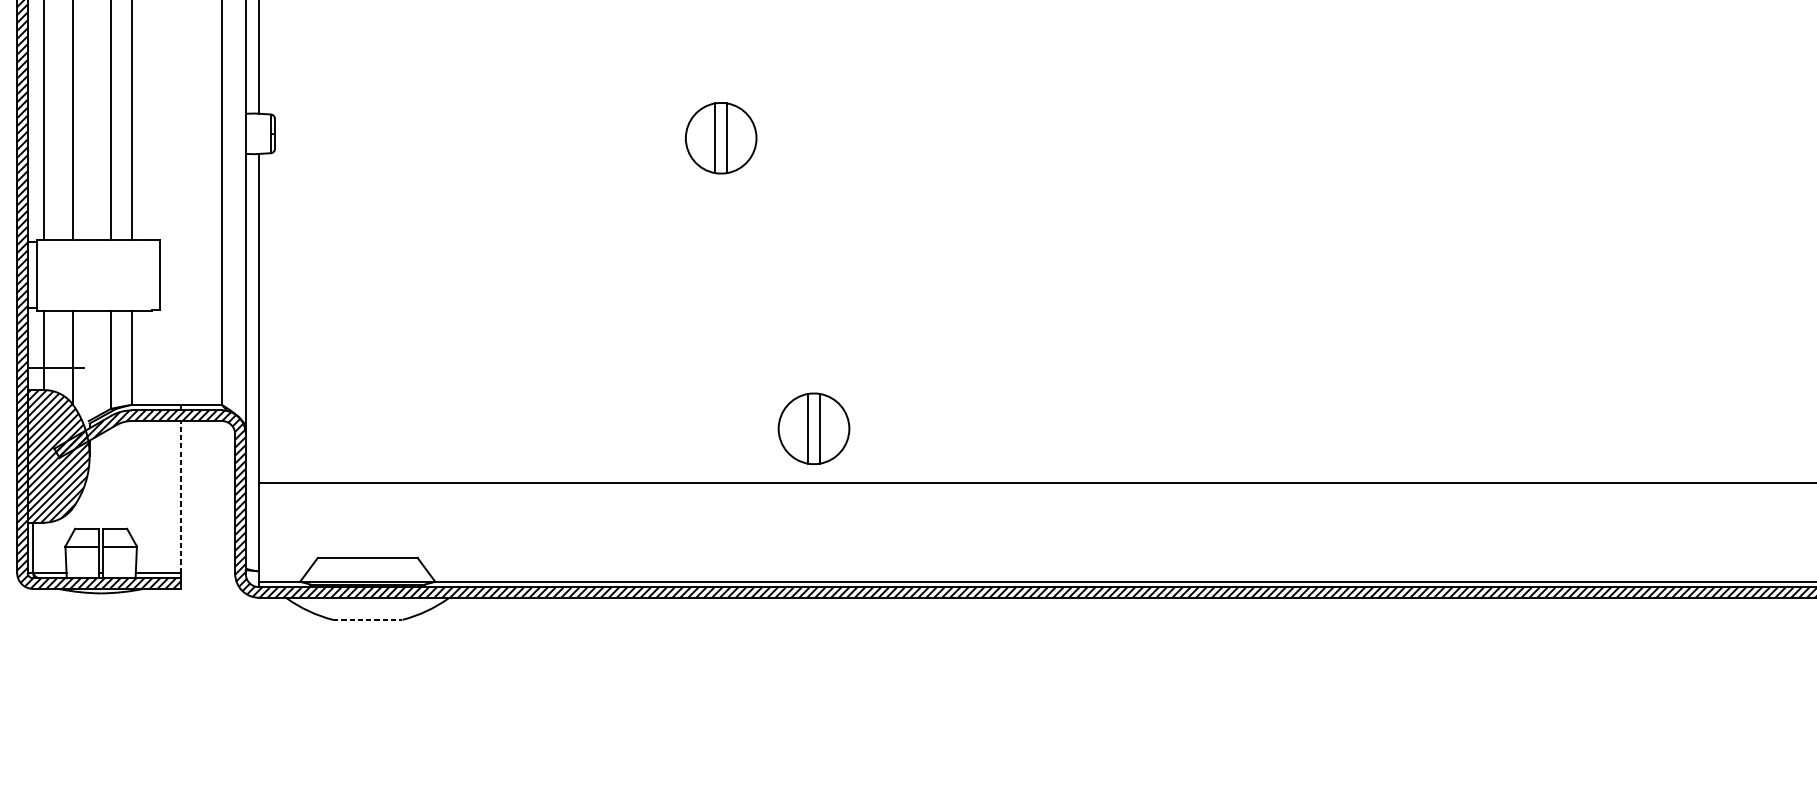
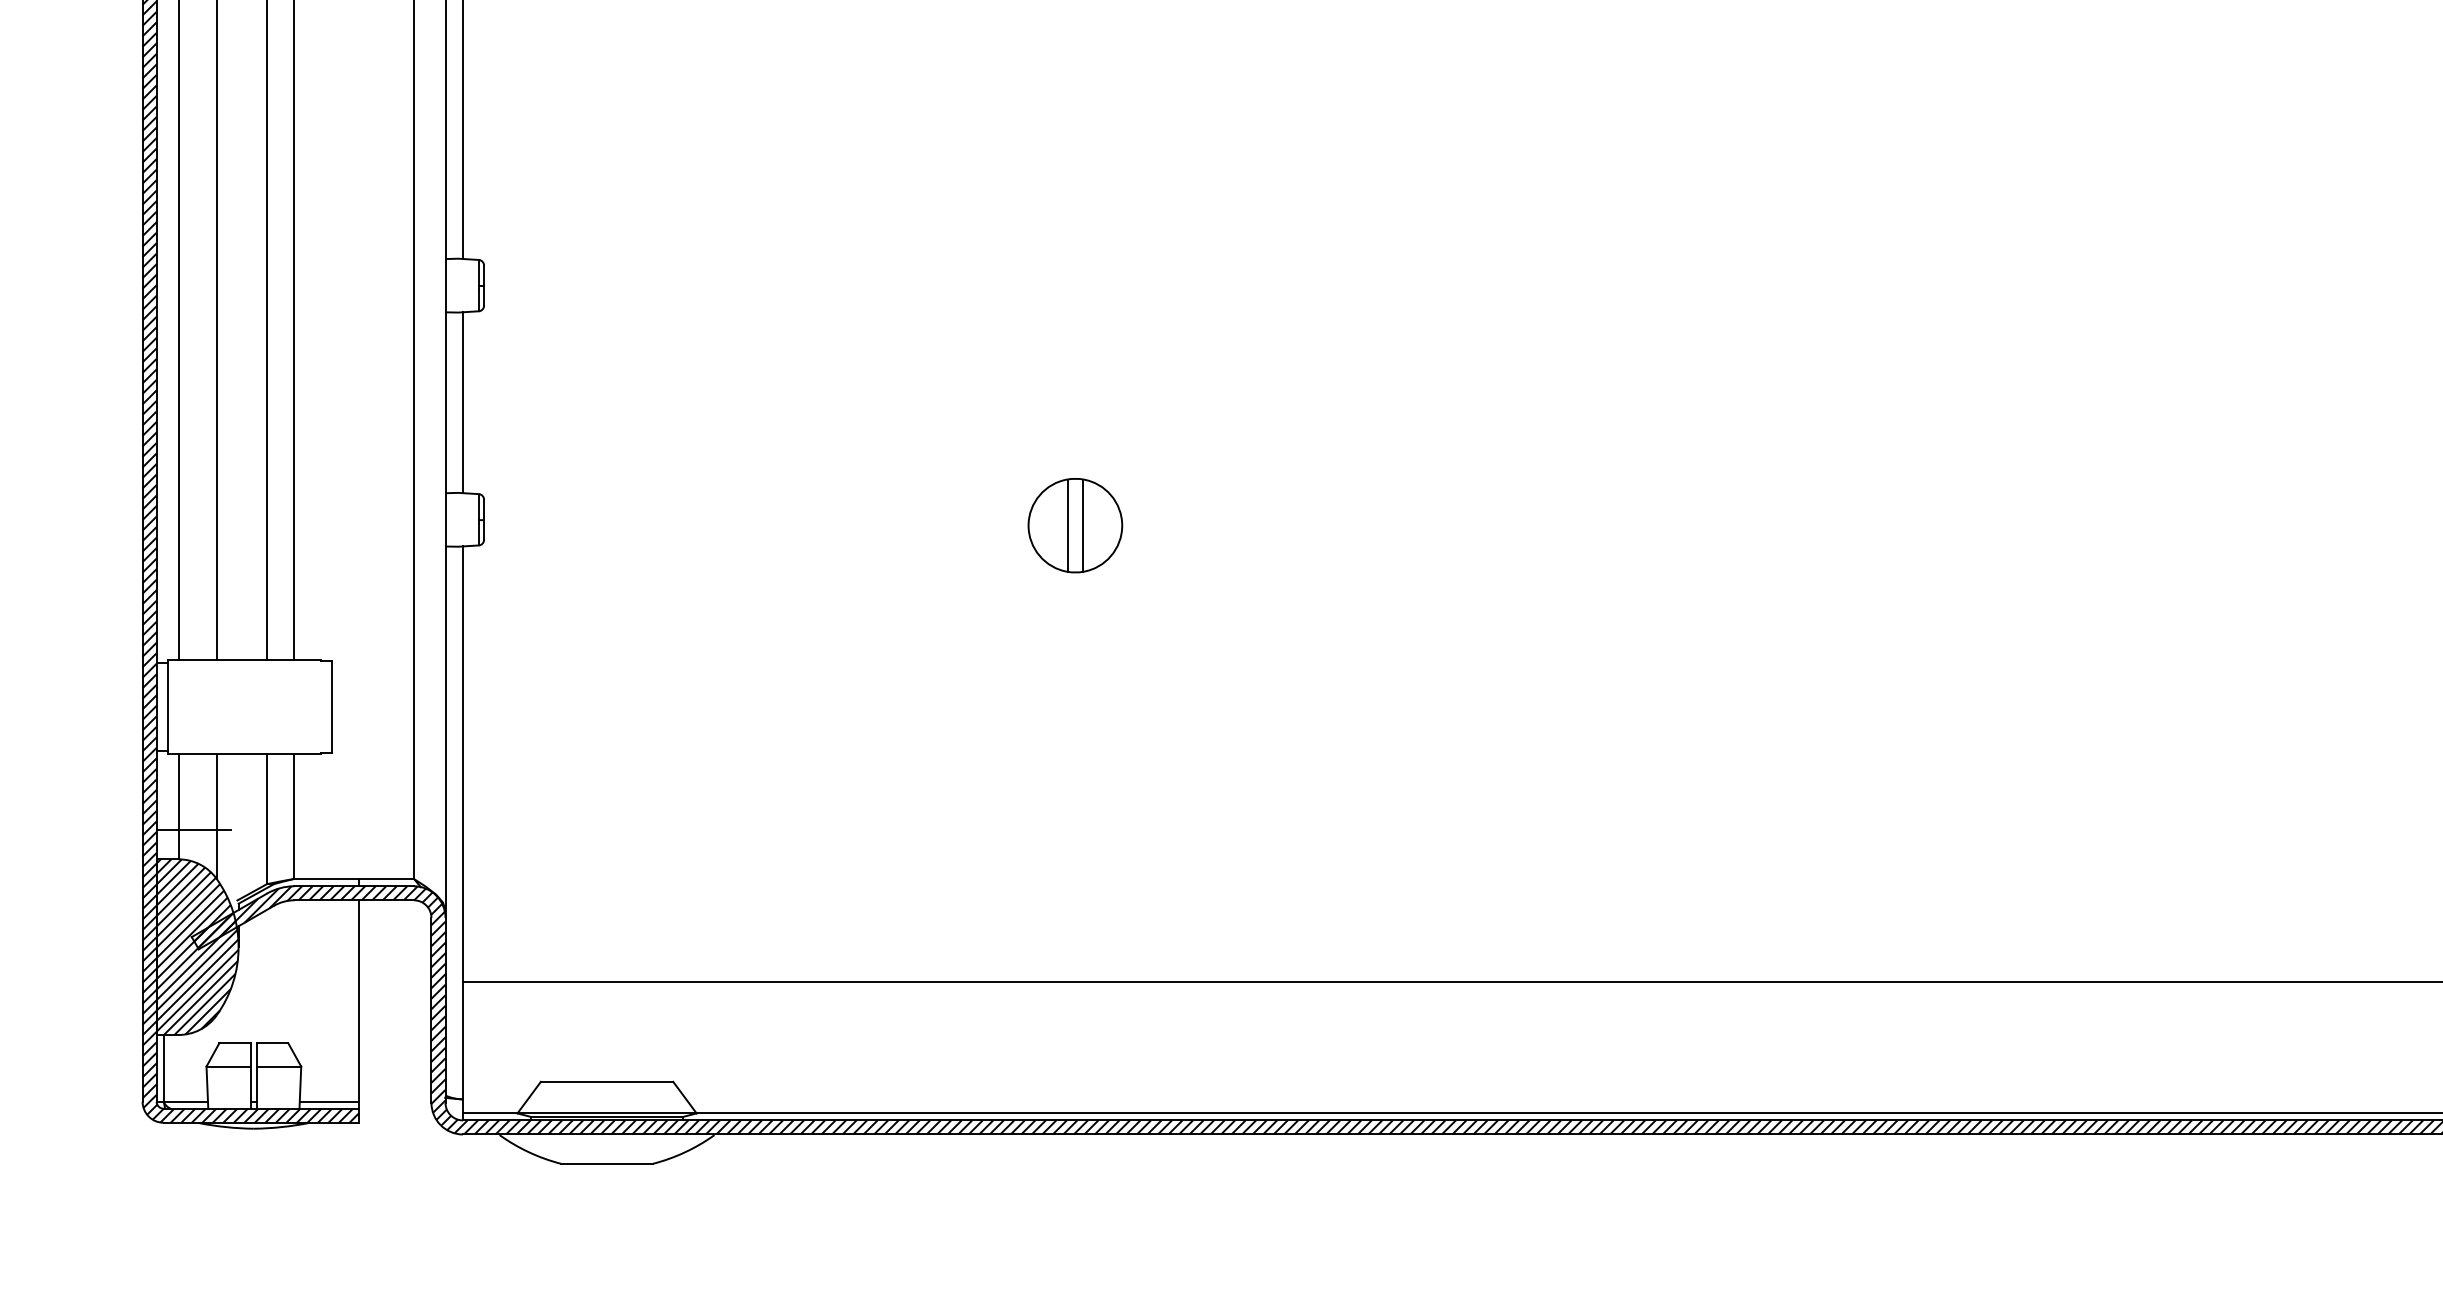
part: (814, 428) -> (1198, 910), removed
line: (180, 497) -> (359, 1001), dashed -> solid
line: (368, 619) -> (607, 1163), dashed -> solid

